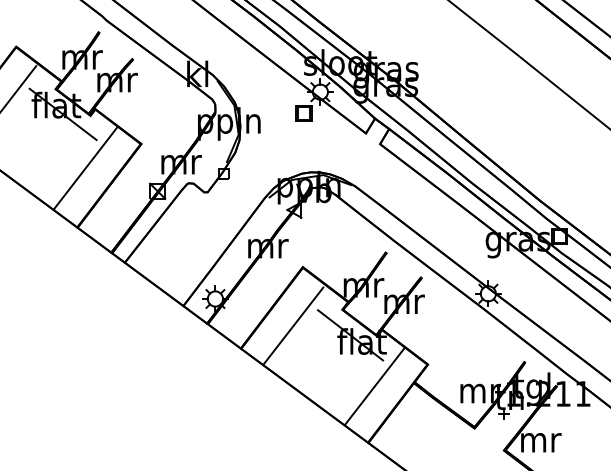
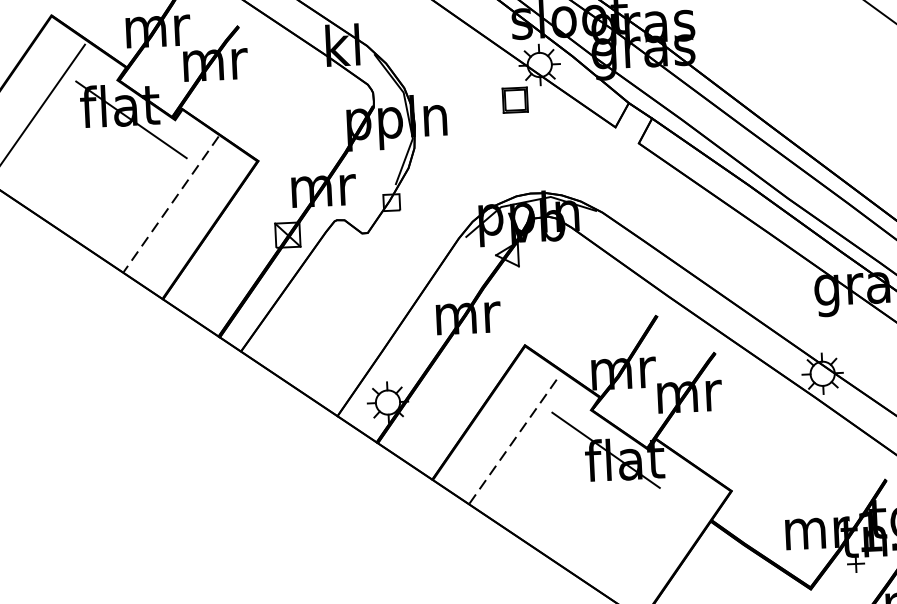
line: (85, 168) -> (171, 204), solid -> dashed
line: (293, 326) -> (514, 440), solid -> dashed
line: (374, 385) -> (648, 528), removed

